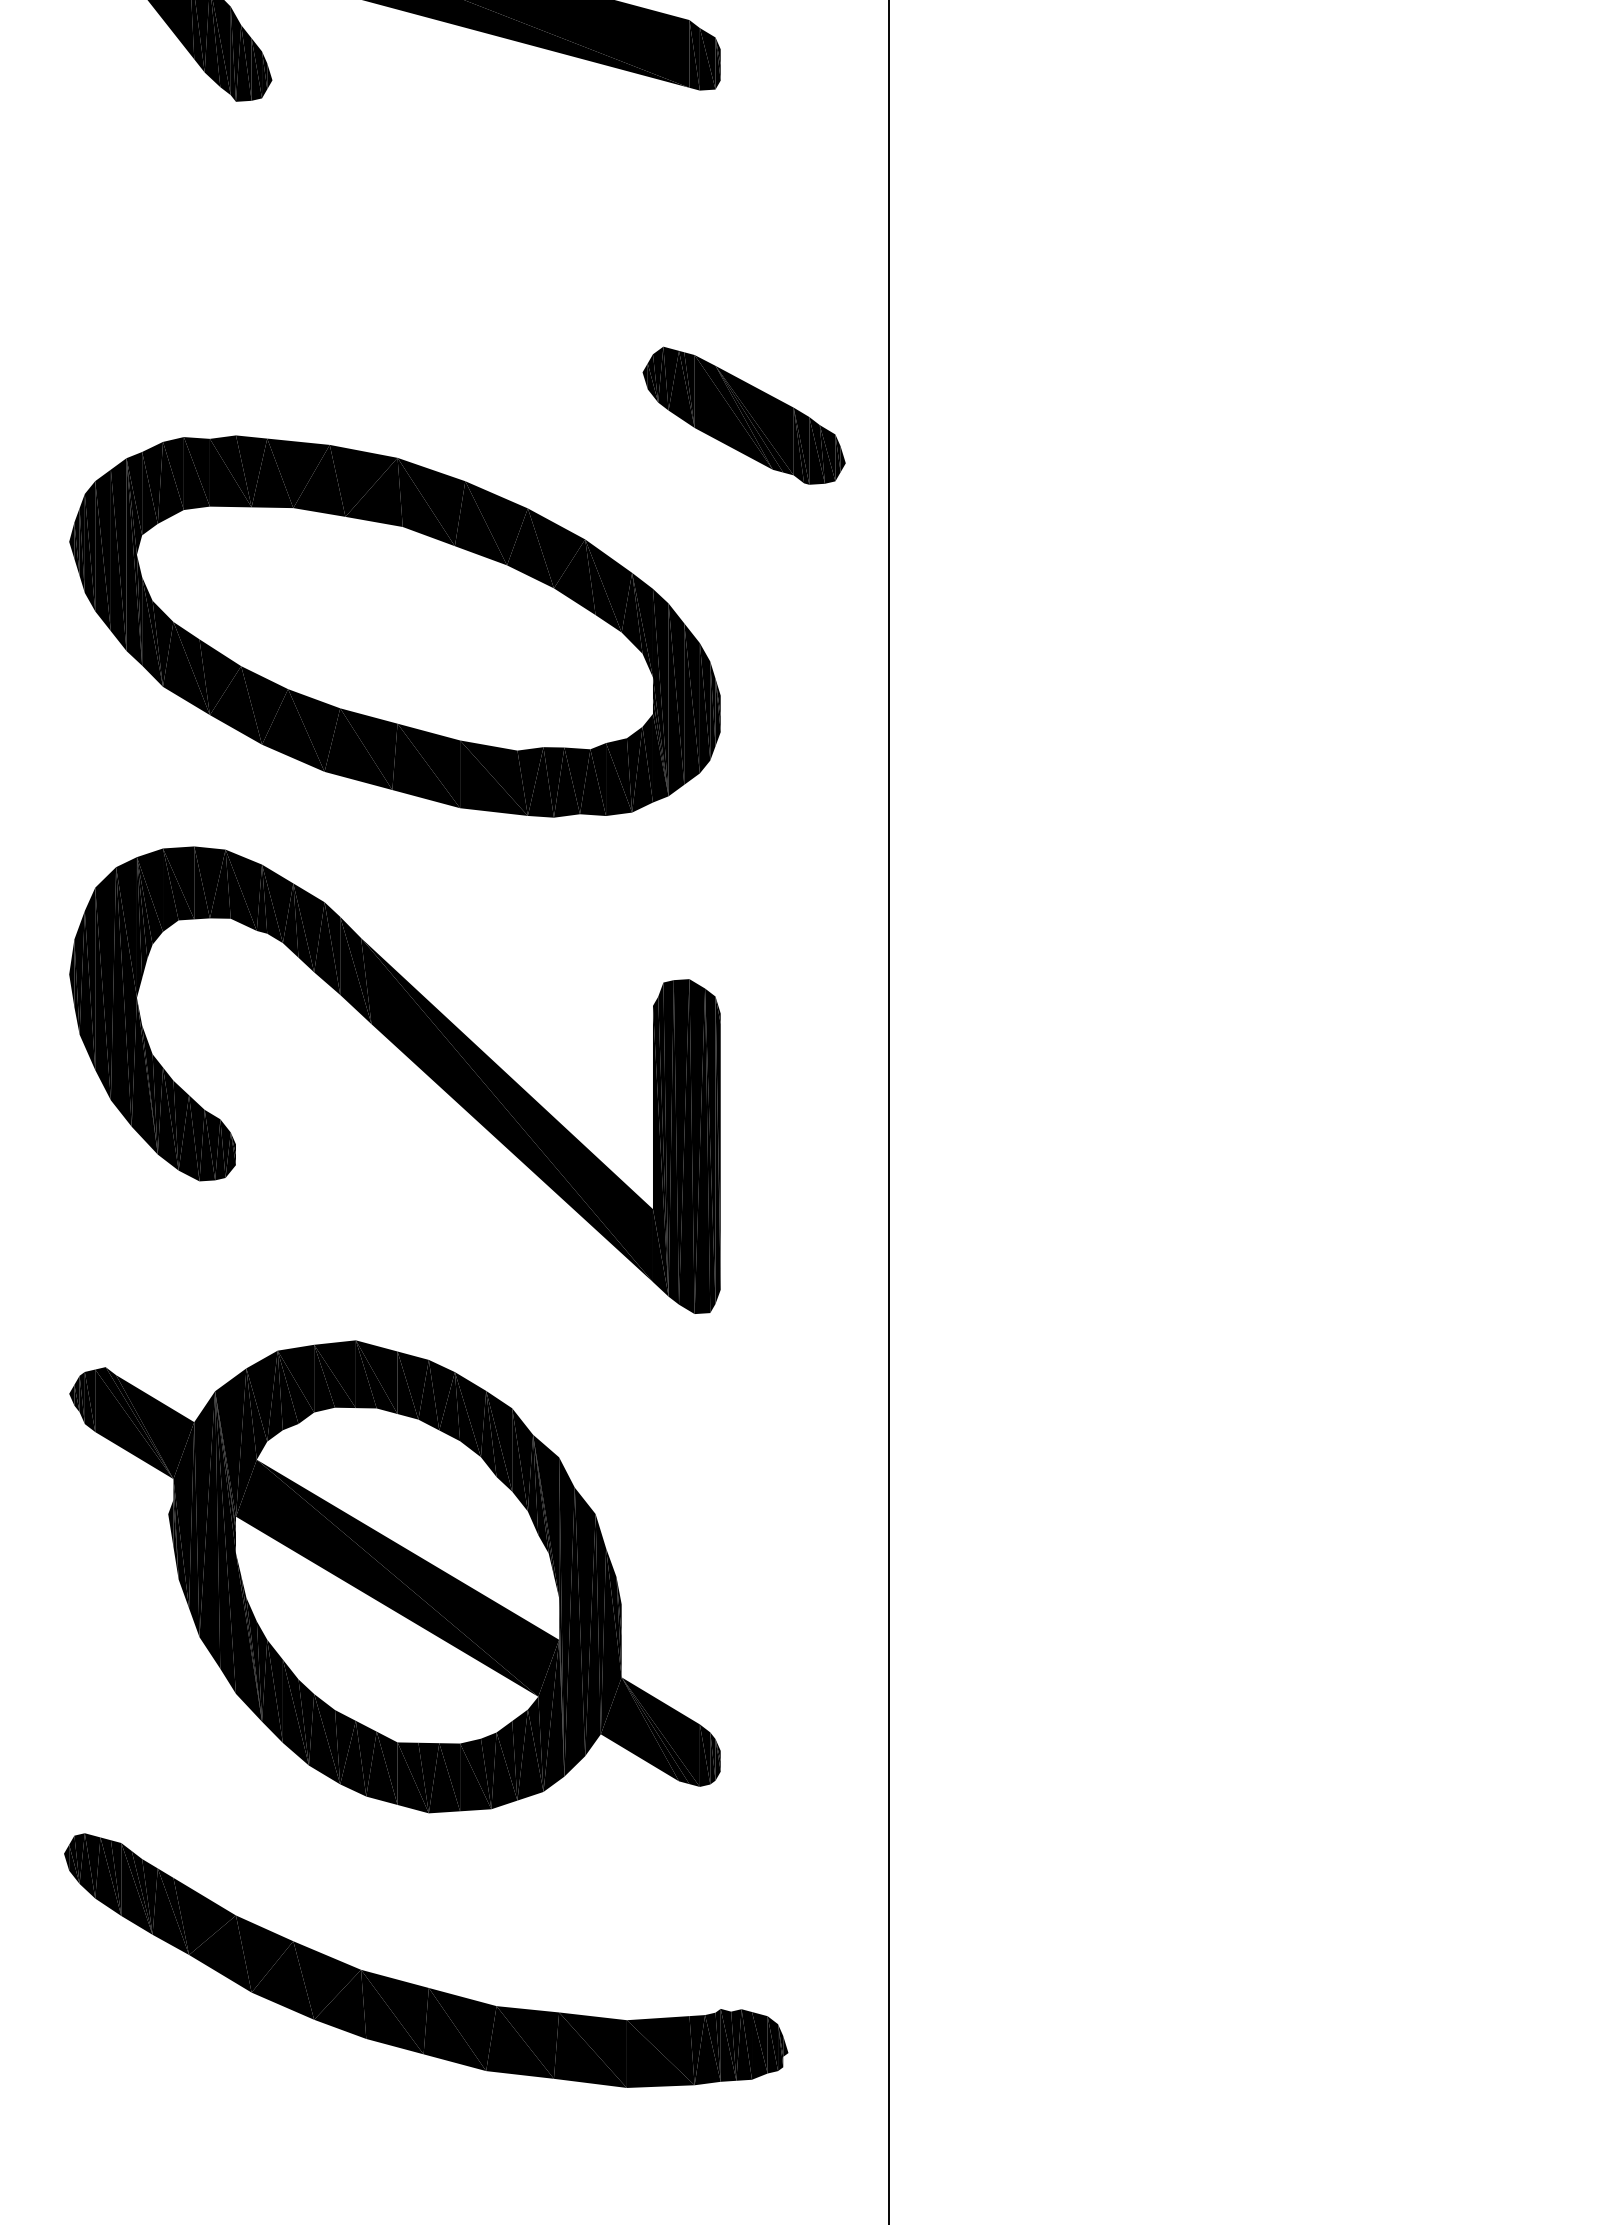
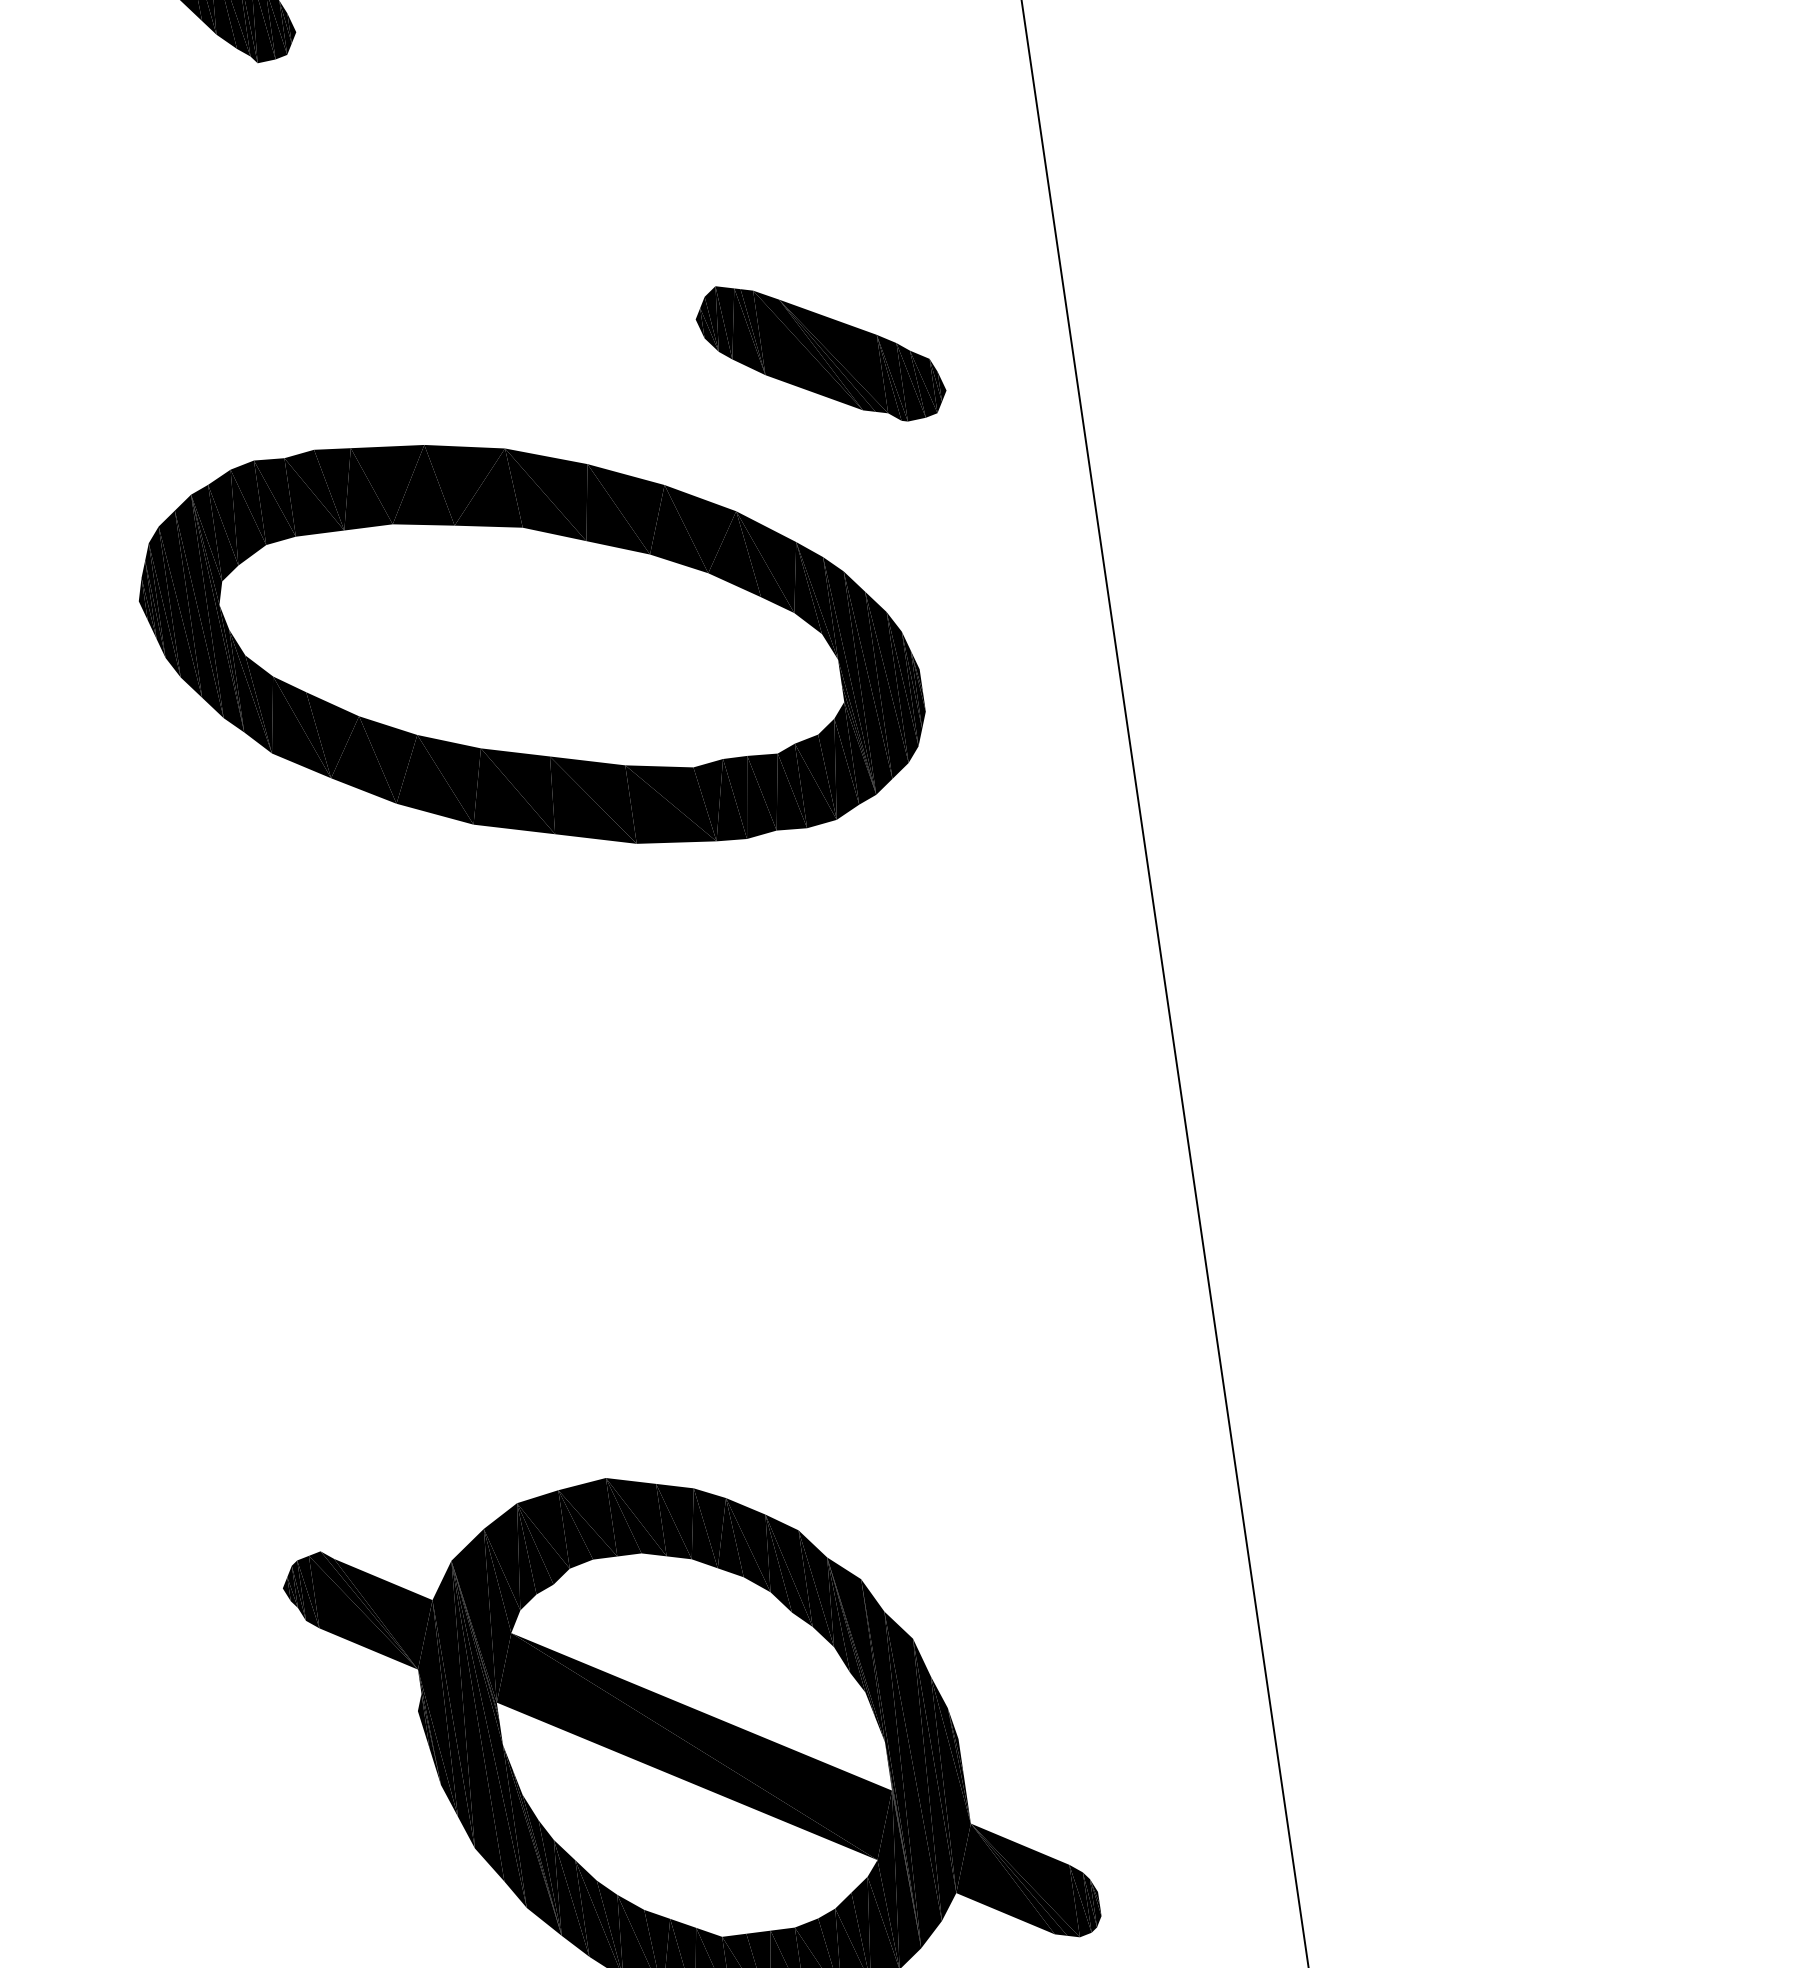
part: (743, 415) -> (819, 352), moved
part: (409, 1059) -> (620, 1143), removed

